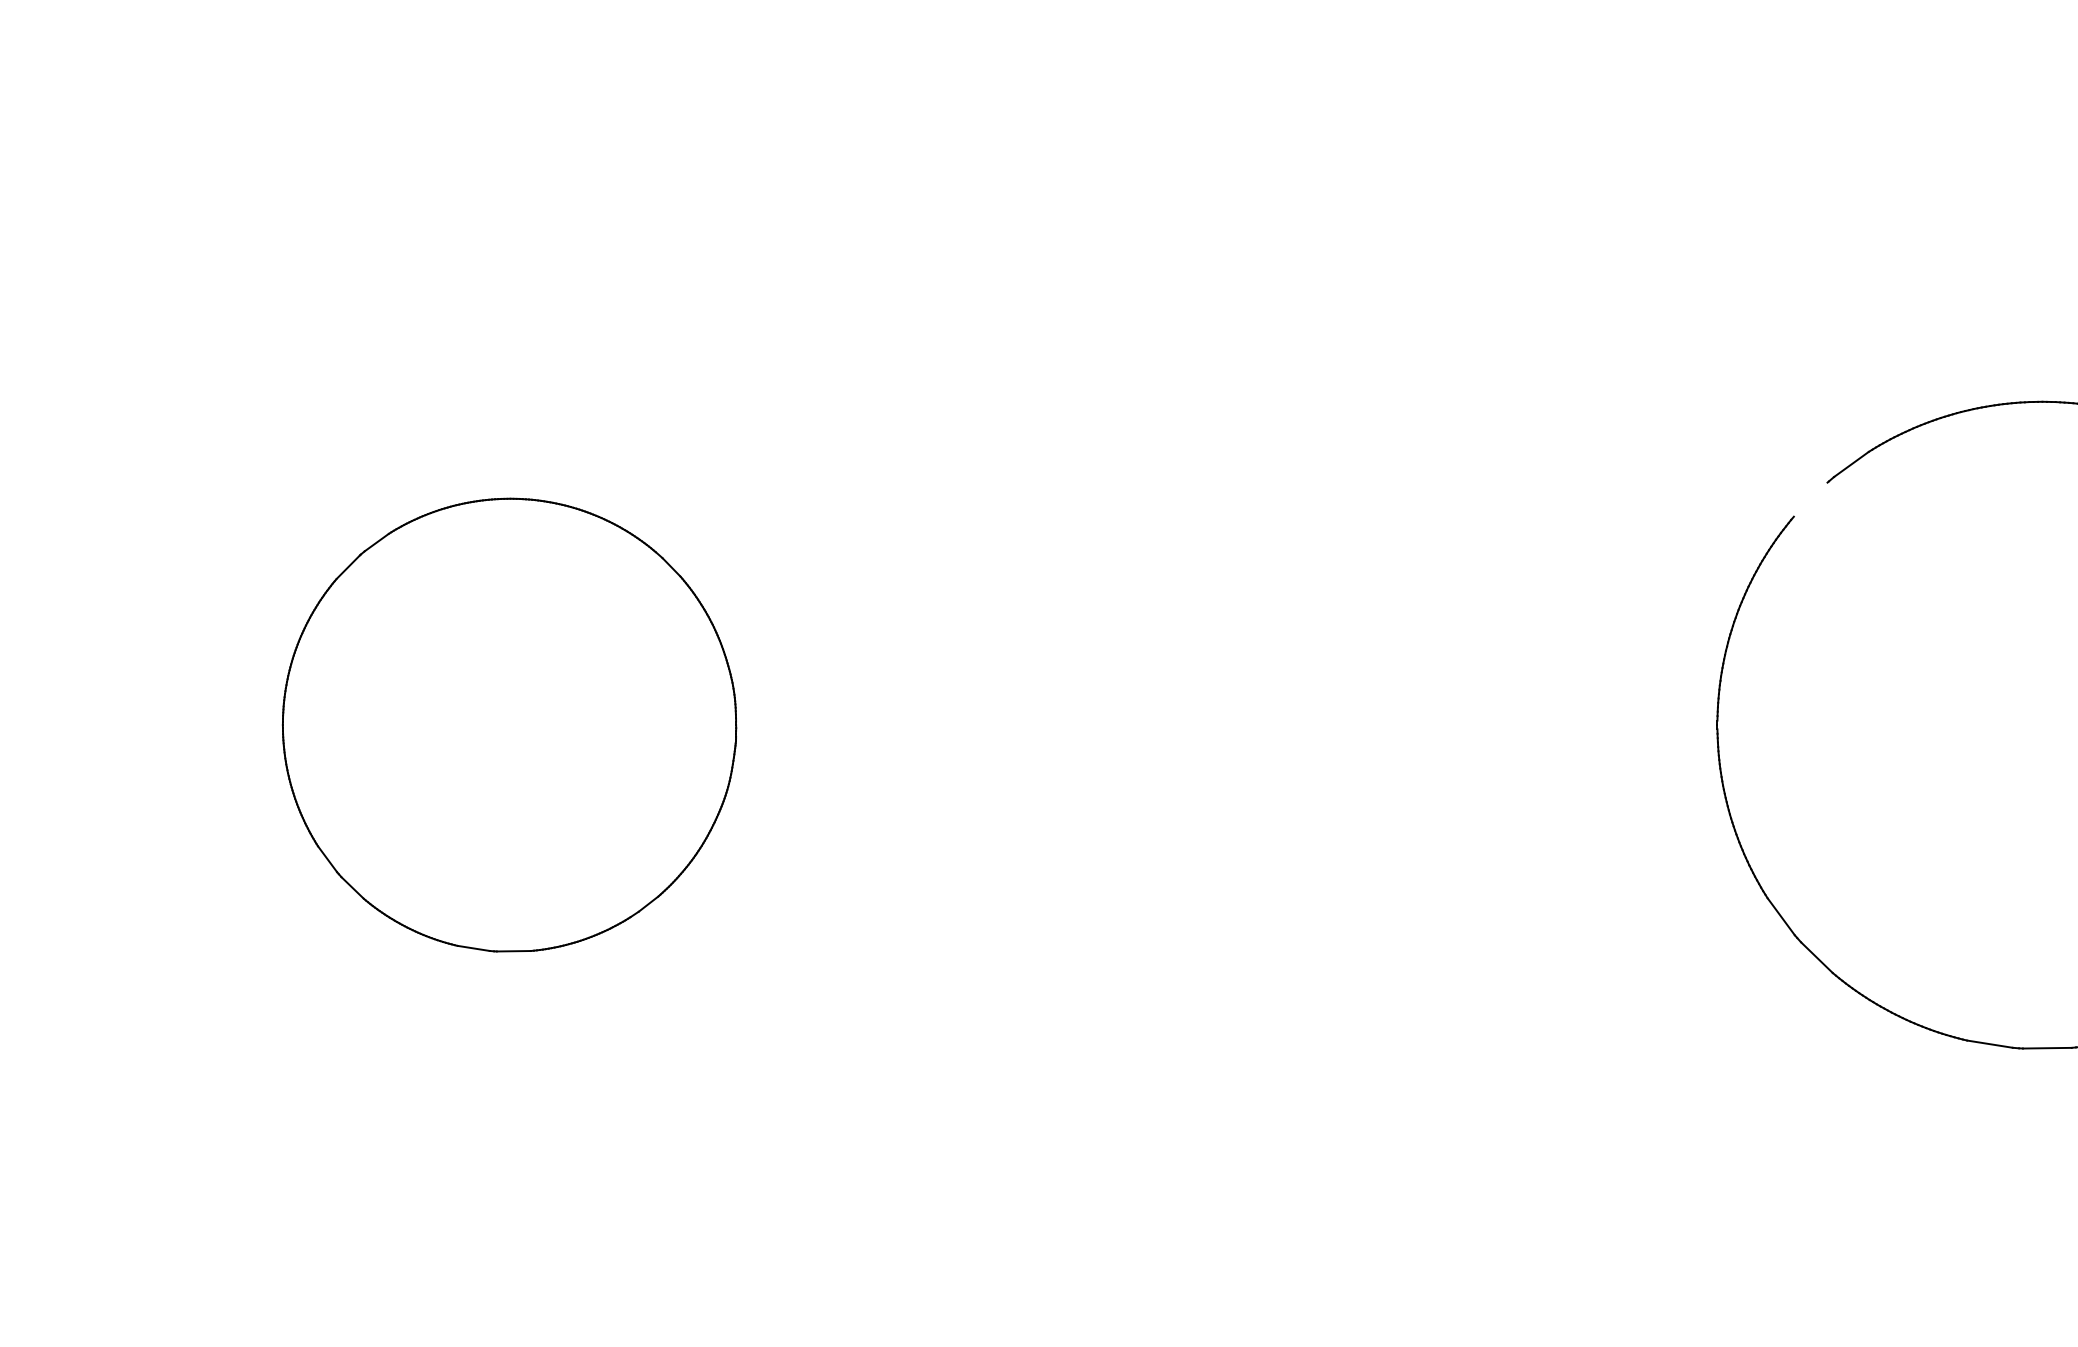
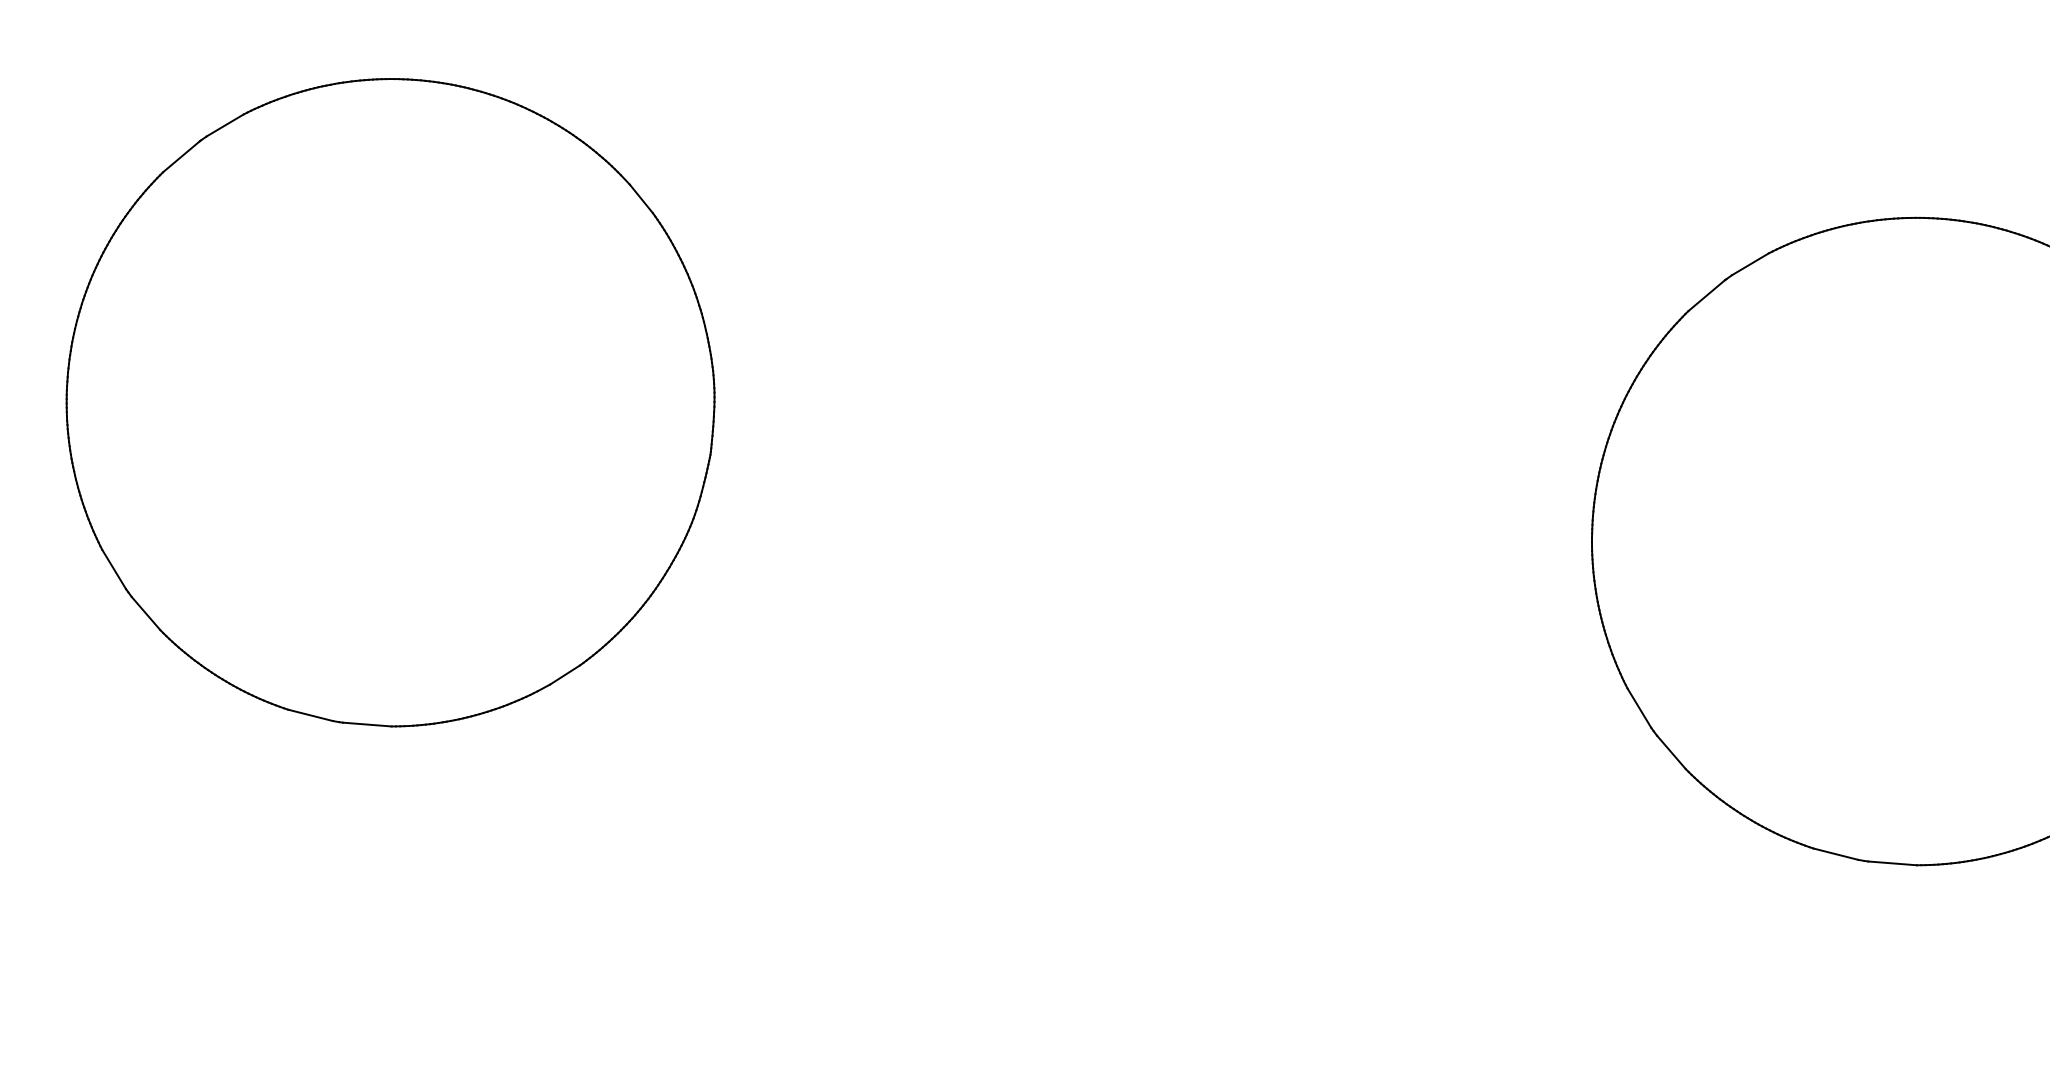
line: (1810, 499) -> (1706, 295), added
part: (509, 724) -> (390, 401), size x1.43

